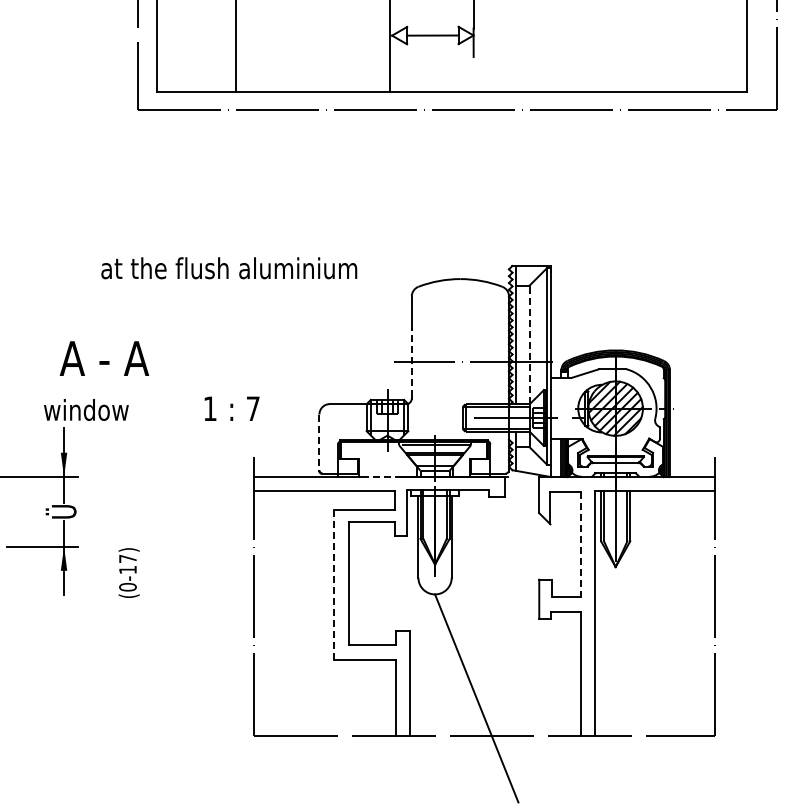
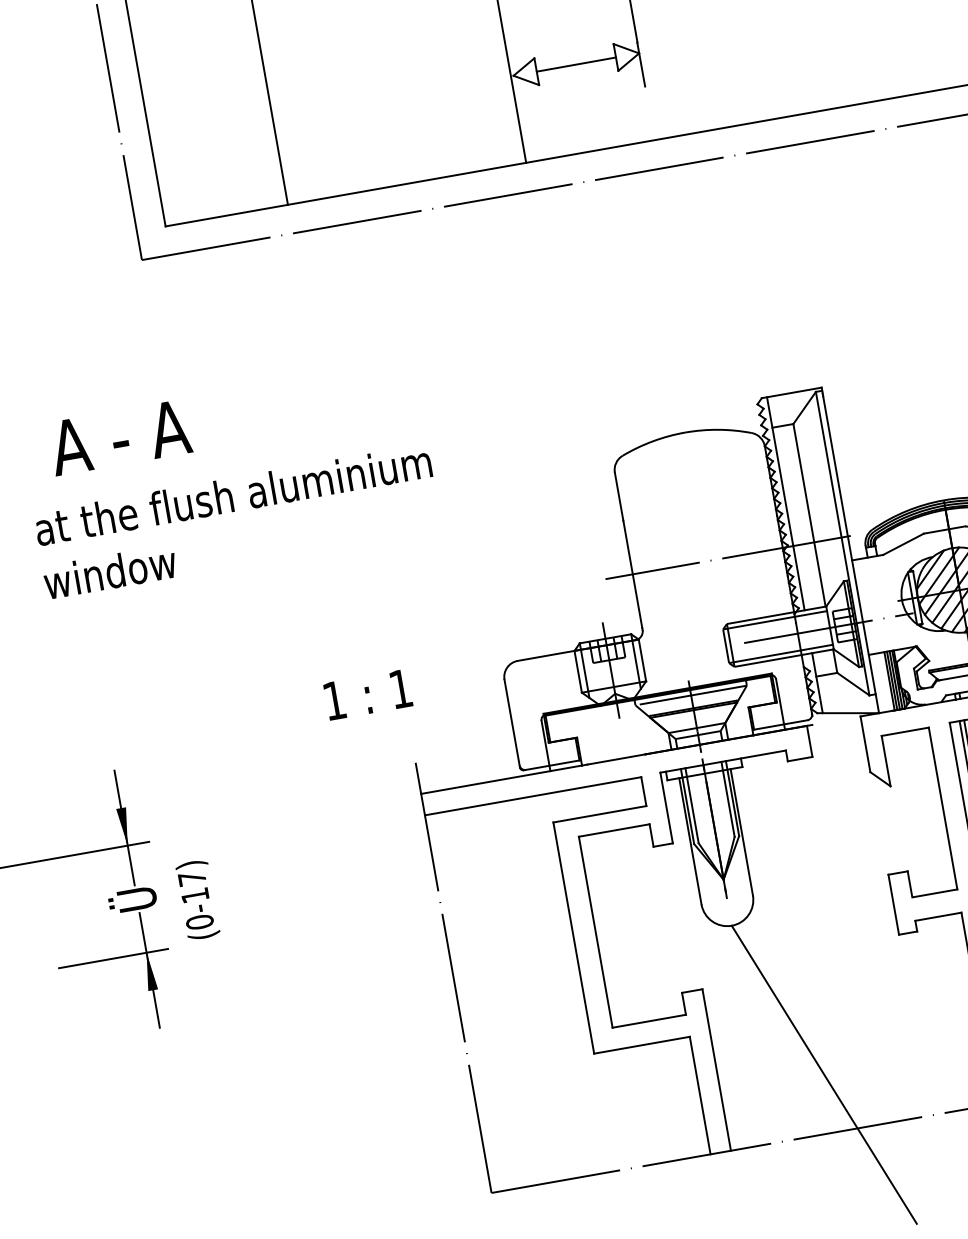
text: (229, 268) -> (233, 495), moved
line: (529, 344) -> (809, 514), dashed -> solid
text: (104, 358) -> (120, 437), moved
line: (411, 362) -> (632, 574), dashed -> solid
text: (253, 408) -> (401, 688), 7 -> 1
text: (86, 409) -> (110, 571), moved
line: (319, 443) -> (512, 724), dashed -> solid
line: (380, 477) -> (615, 760), dashed -> solid
line: (580, 544) -> (942, 809), dashed -> solid
text: (128, 572) -> (196, 899), moved
line: (334, 584) -> (573, 937), dashed -> solid

